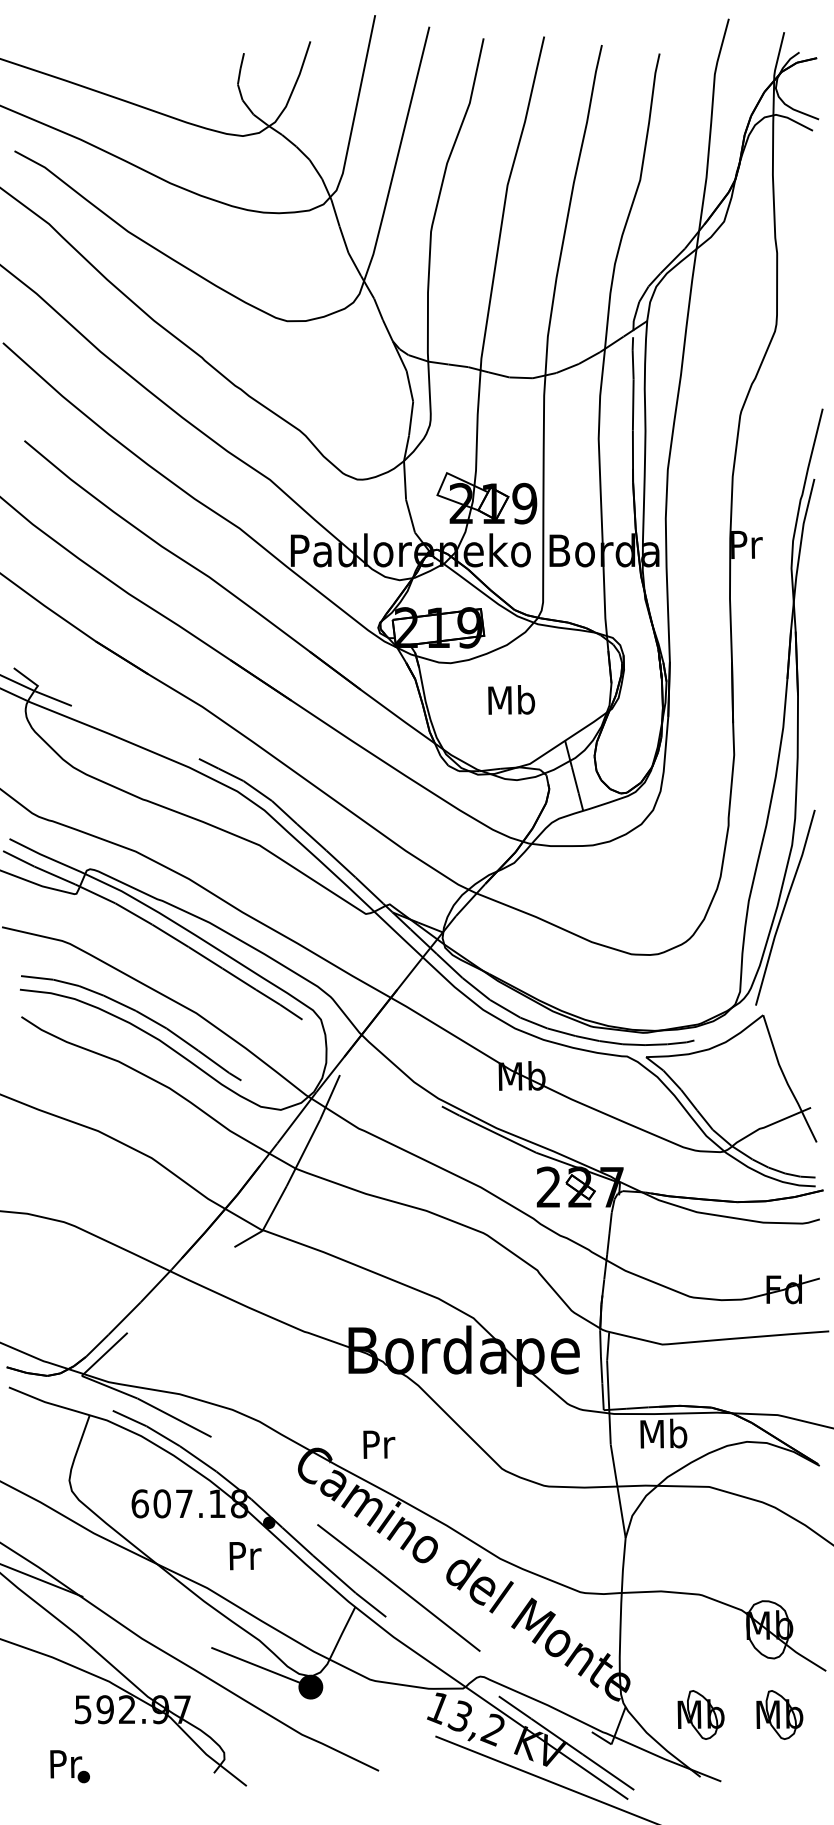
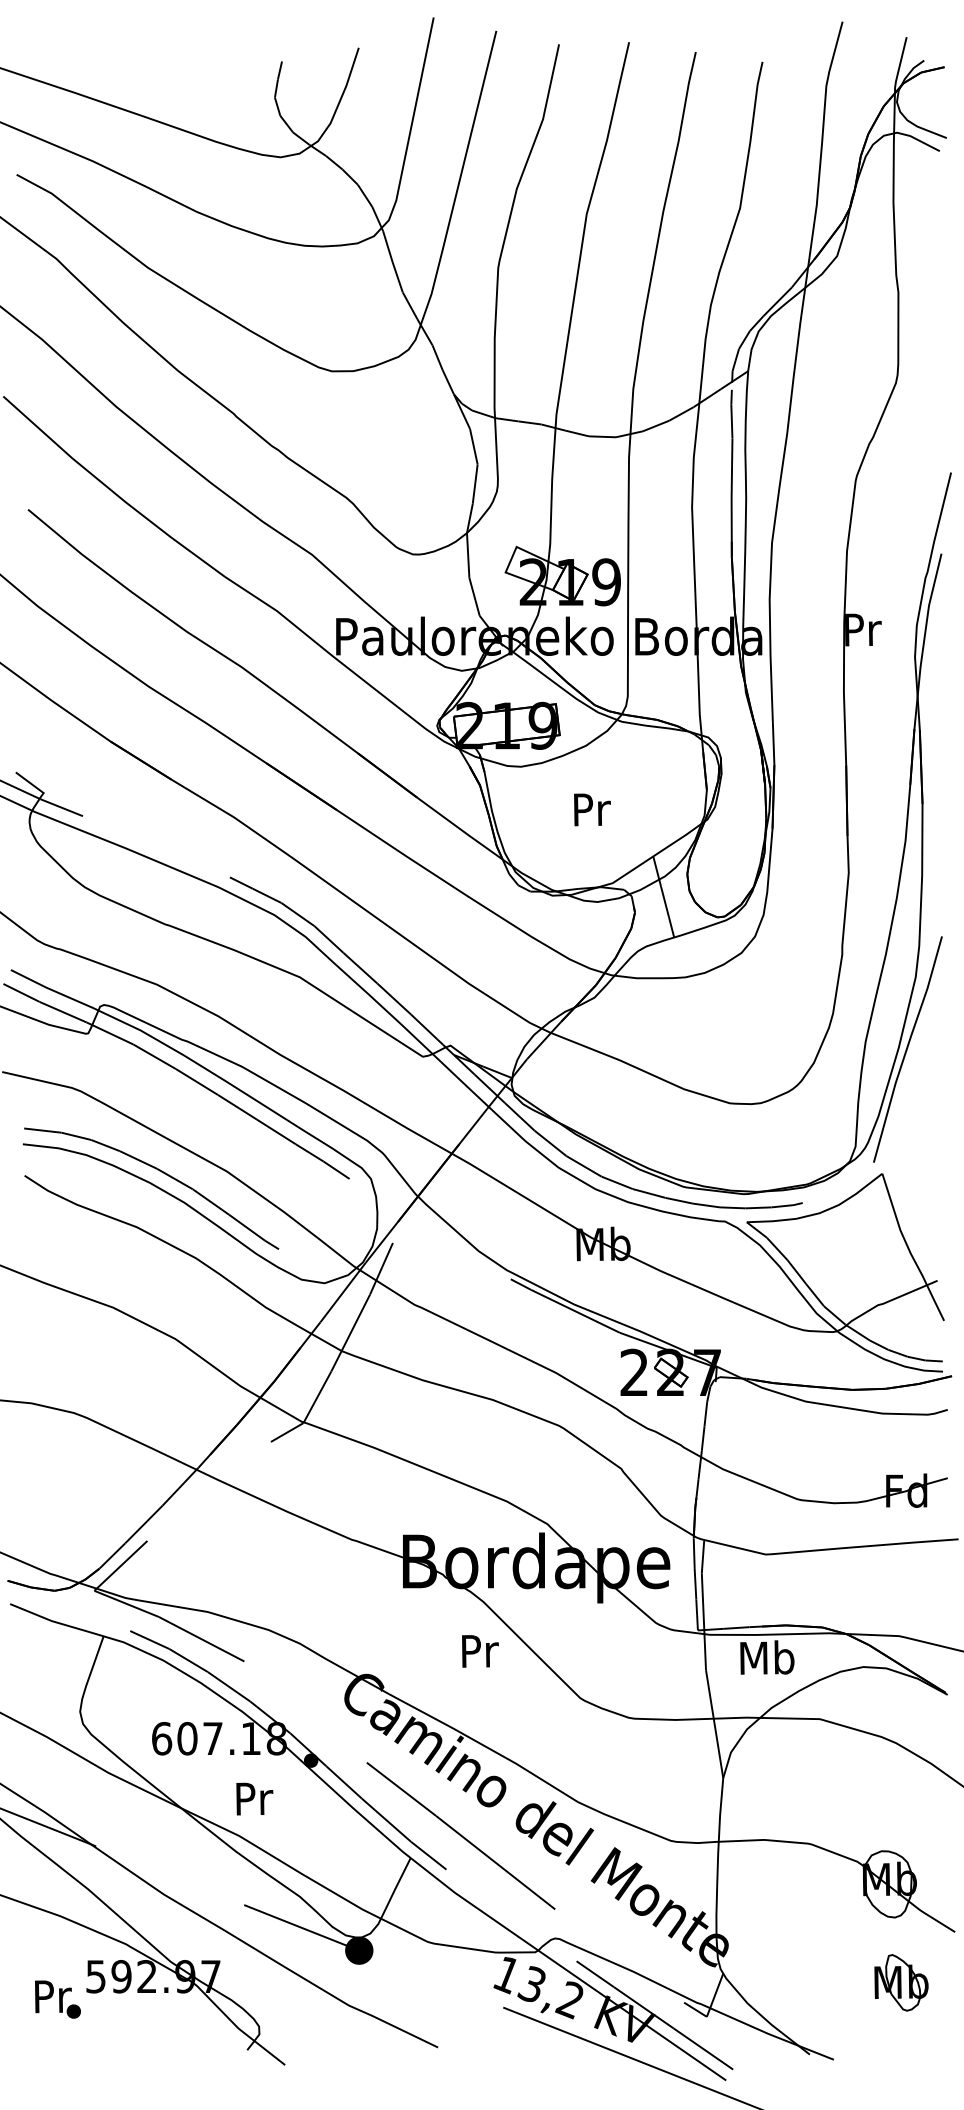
text: (511, 700) -> (591, 809), Mb -> Pr
text: (379, 1444) -> (480, 1651), moved
text: (245, 1555) -> (254, 1798), moved
part: (701, 1714) -> (810, 1982), removed
text: (69, 1766) -> (57, 1999), moved

